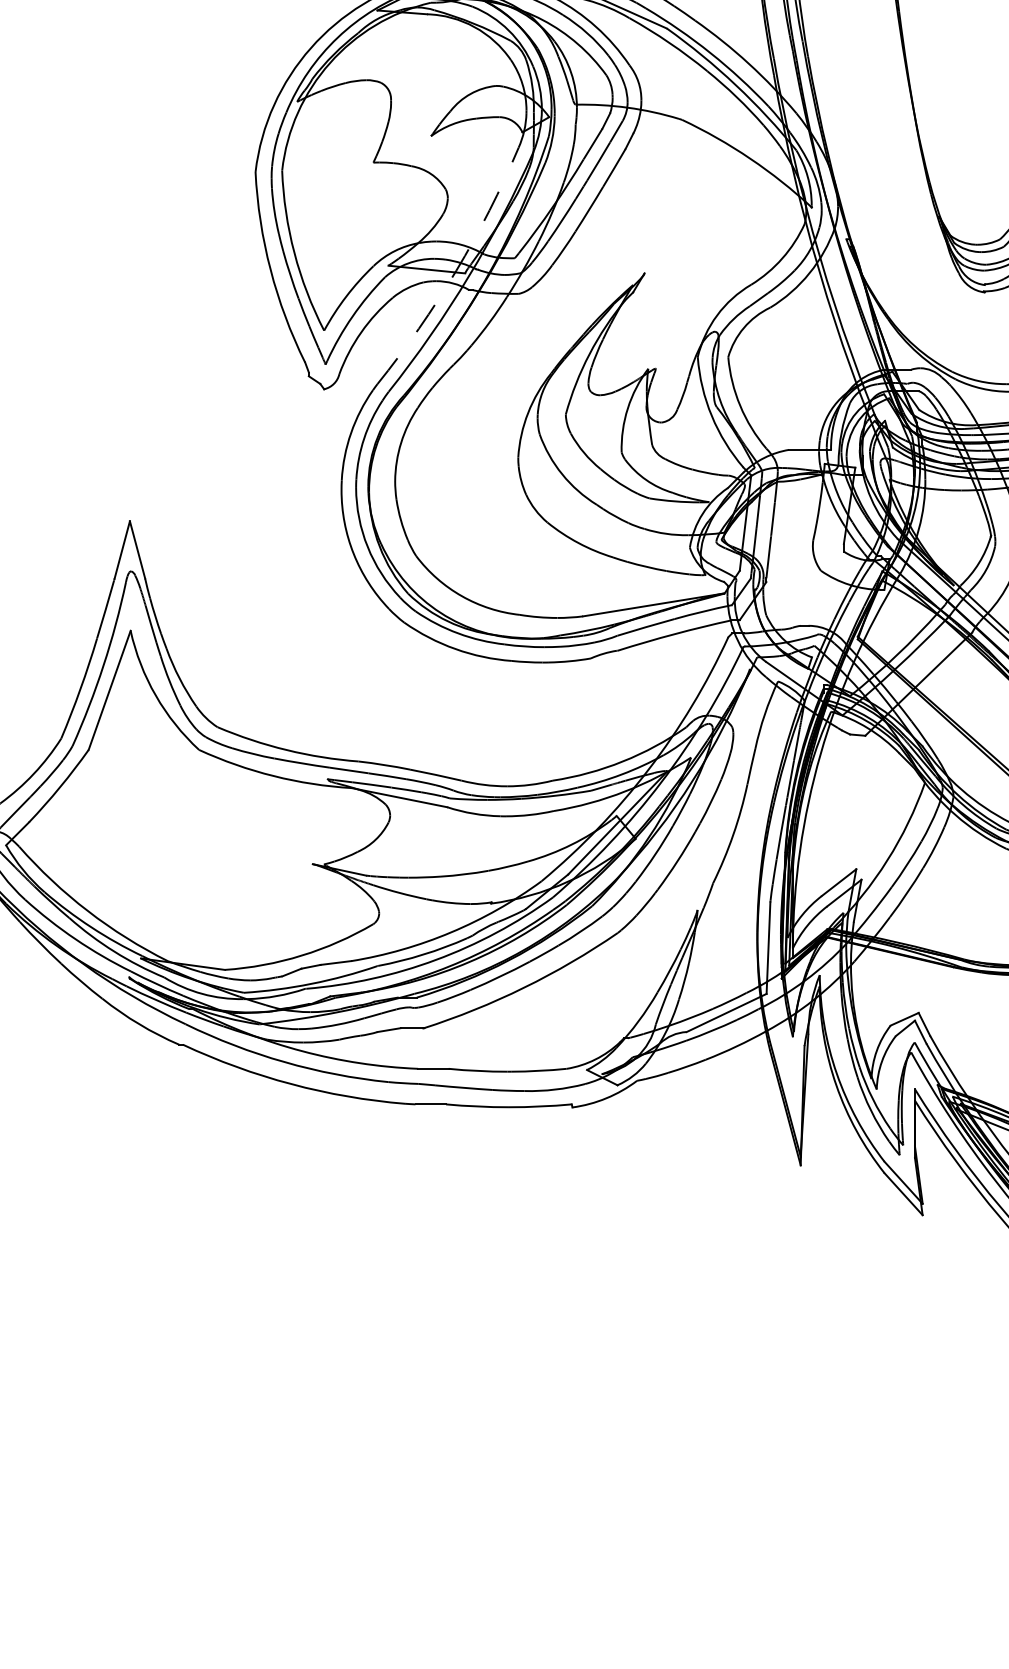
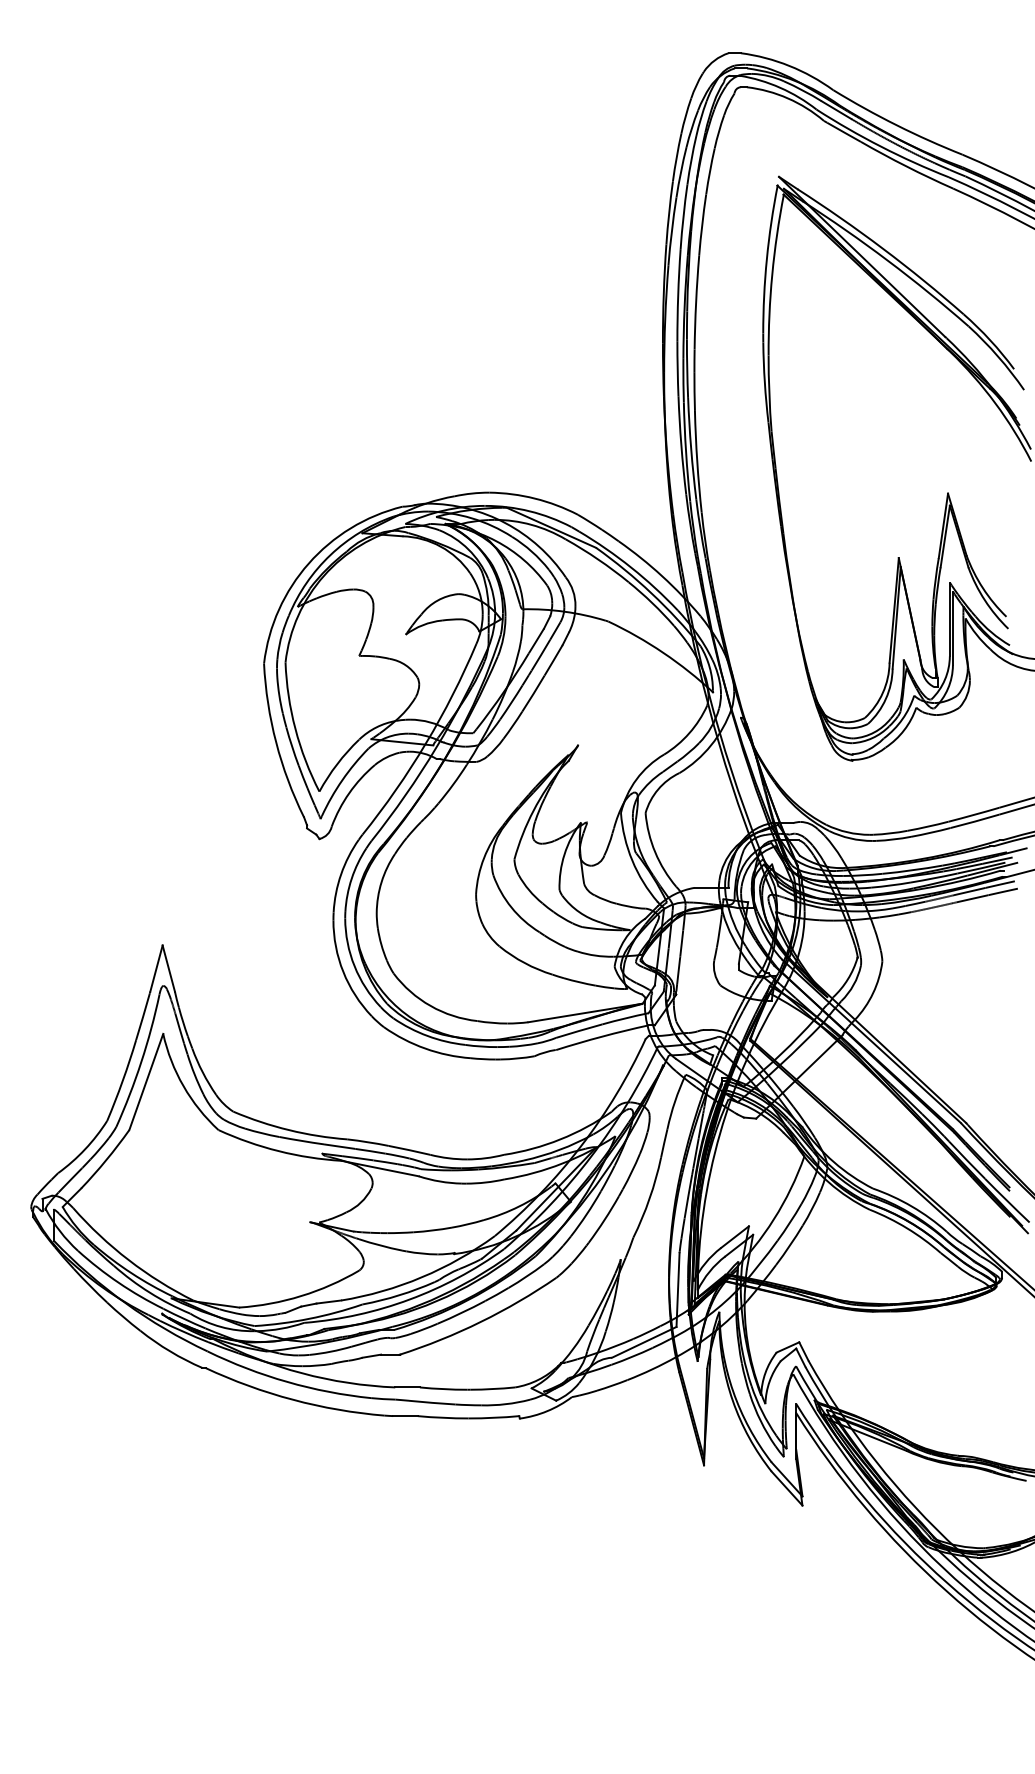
arc: (456, 271) -> (426, 743), dashed -> solid

